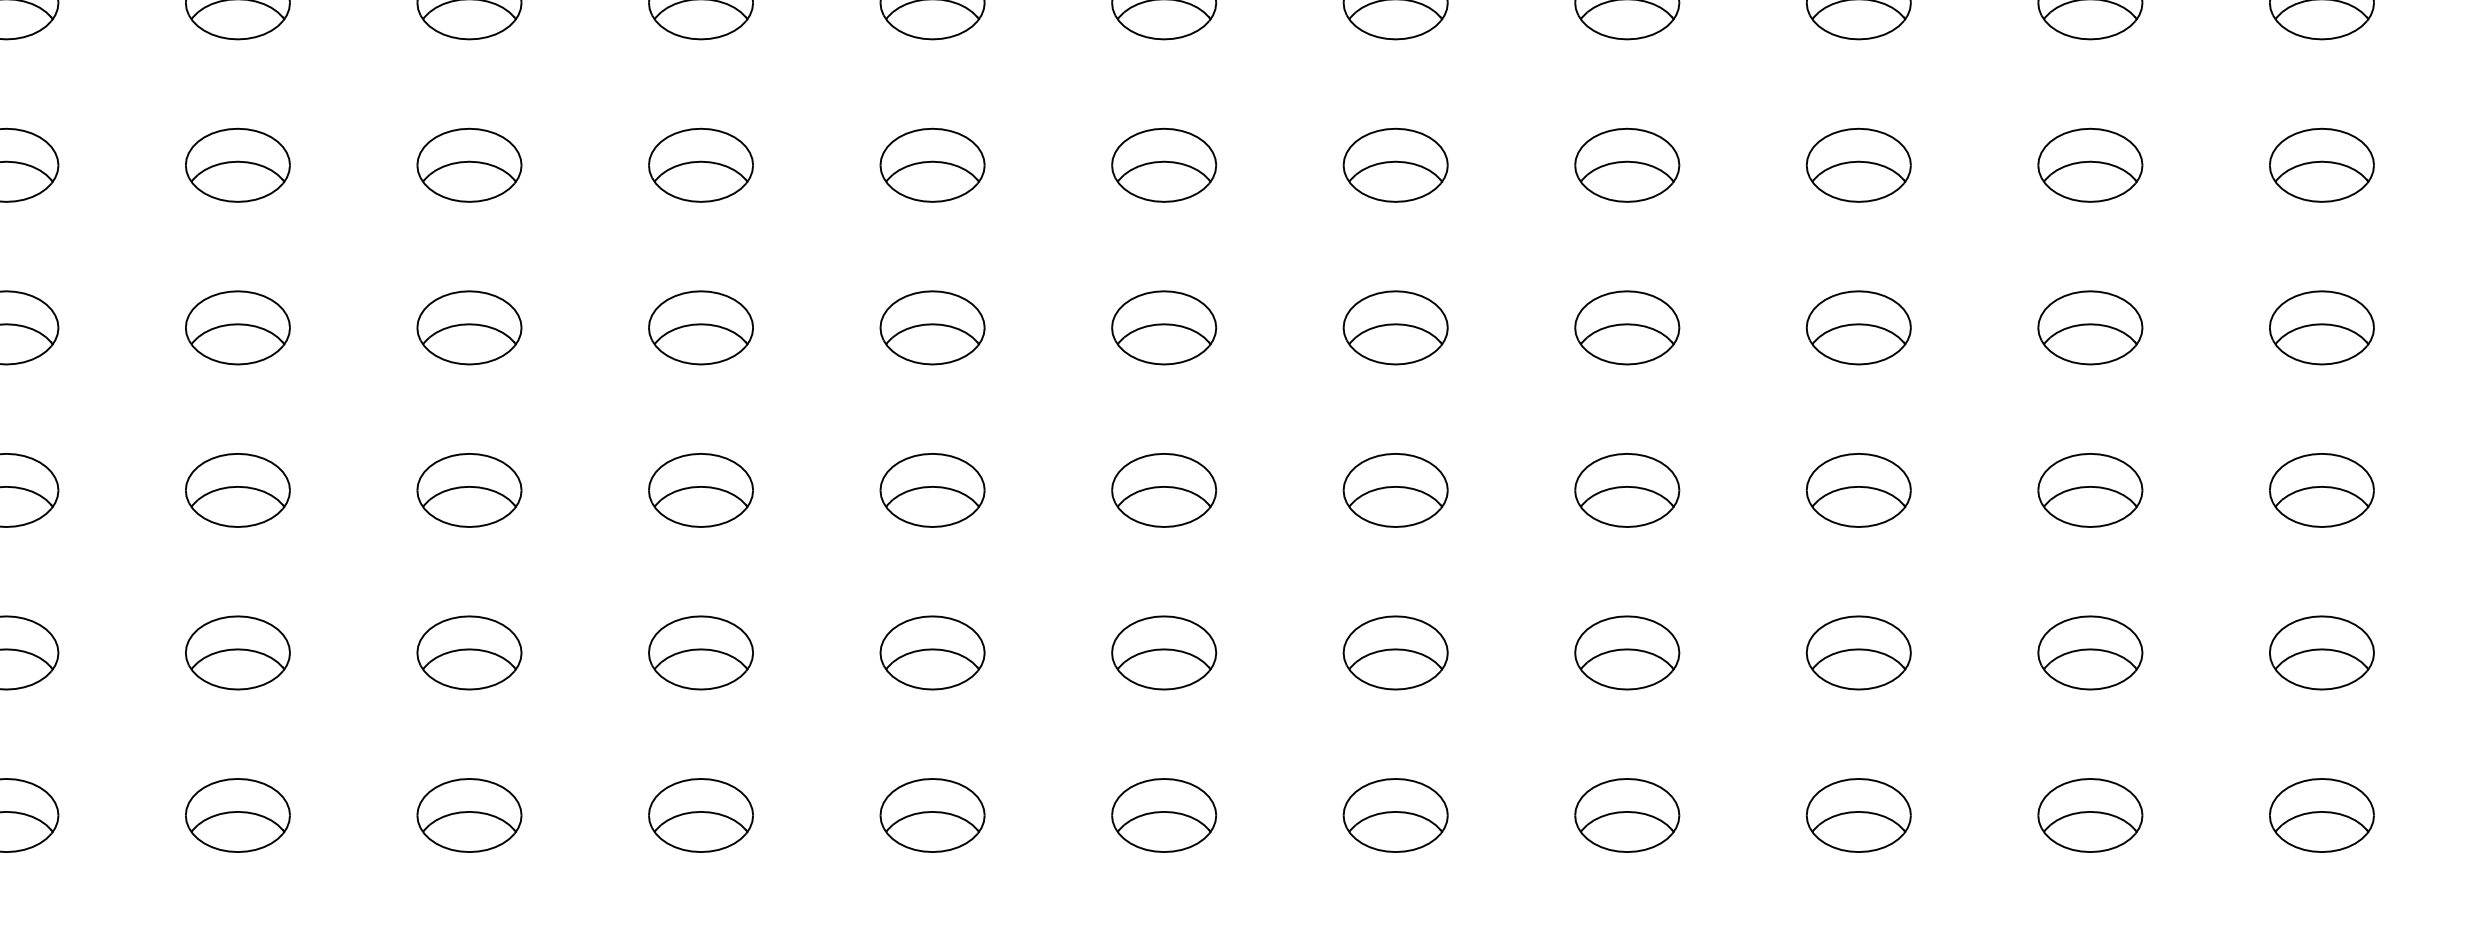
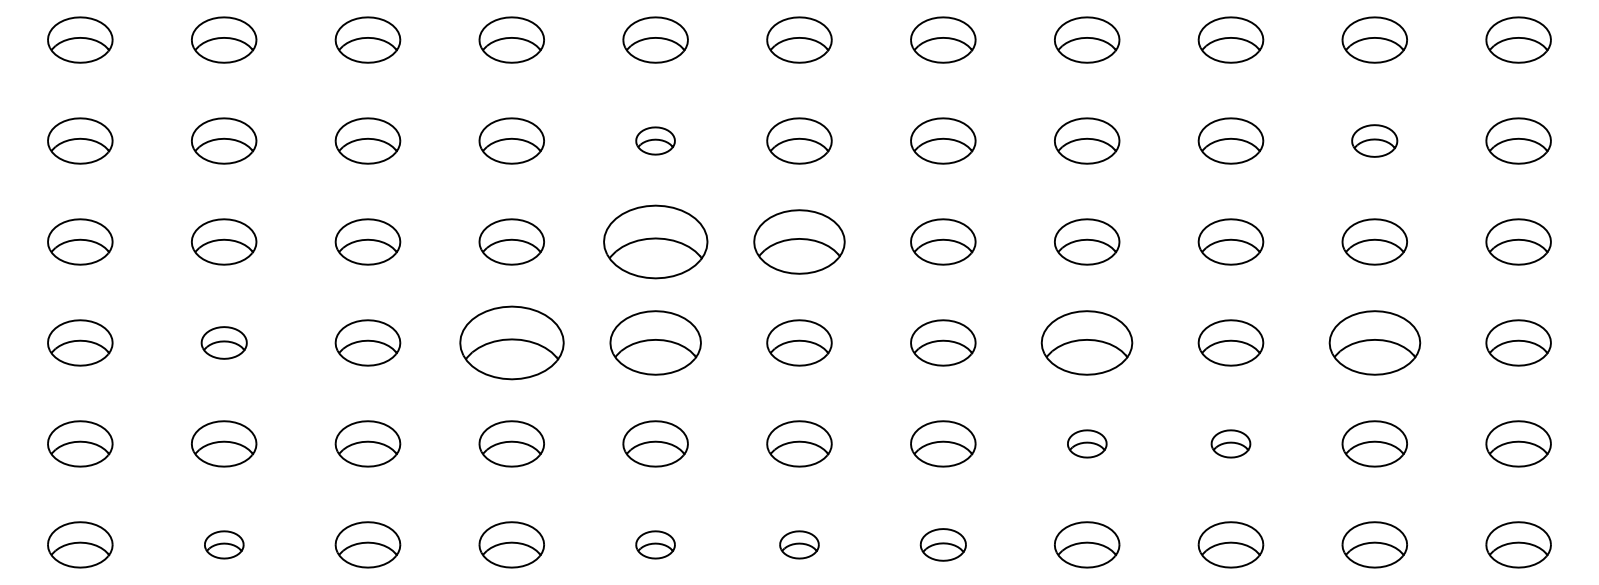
part: (932, 164) -> (655, 140), size x0.6
part: (2089, 164) -> (1374, 140), size x0.7
part: (932, 327) -> (655, 241), size x1.6
part: (1164, 327) -> (799, 241), size x1.4
part: (238, 489) -> (224, 342), size x0.7
part: (700, 489) -> (511, 342), size x1.6
part: (932, 489) -> (655, 342), size x1.4
part: (1627, 489) -> (1087, 342), size x1.4
part: (2089, 489) -> (1374, 342), size x1.4
part: (1627, 652) -> (1087, 443), size x0.6
part: (1858, 652) -> (1230, 443), size x0.6
part: (238, 814) -> (224, 544), size x0.6
part: (932, 814) -> (655, 544), size x0.6
part: (1164, 814) -> (799, 544), size x0.6
part: (1396, 814) -> (943, 544), size x0.7

